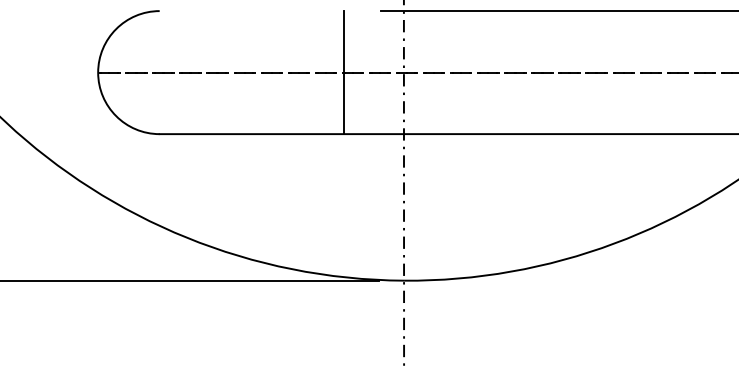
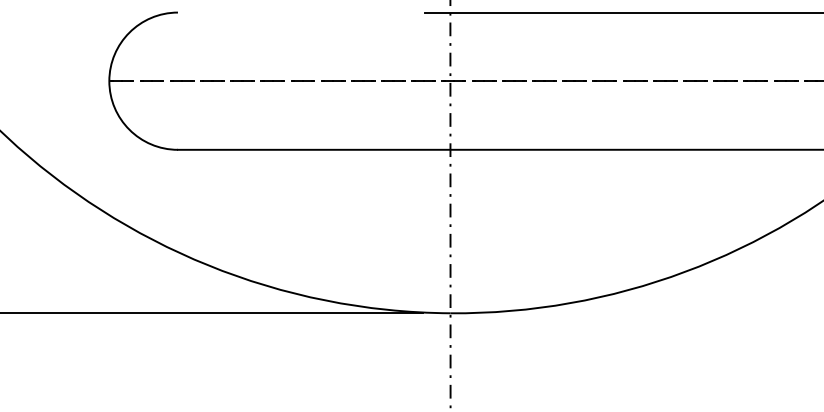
line: (343, 71) -> (383, 80), removed

